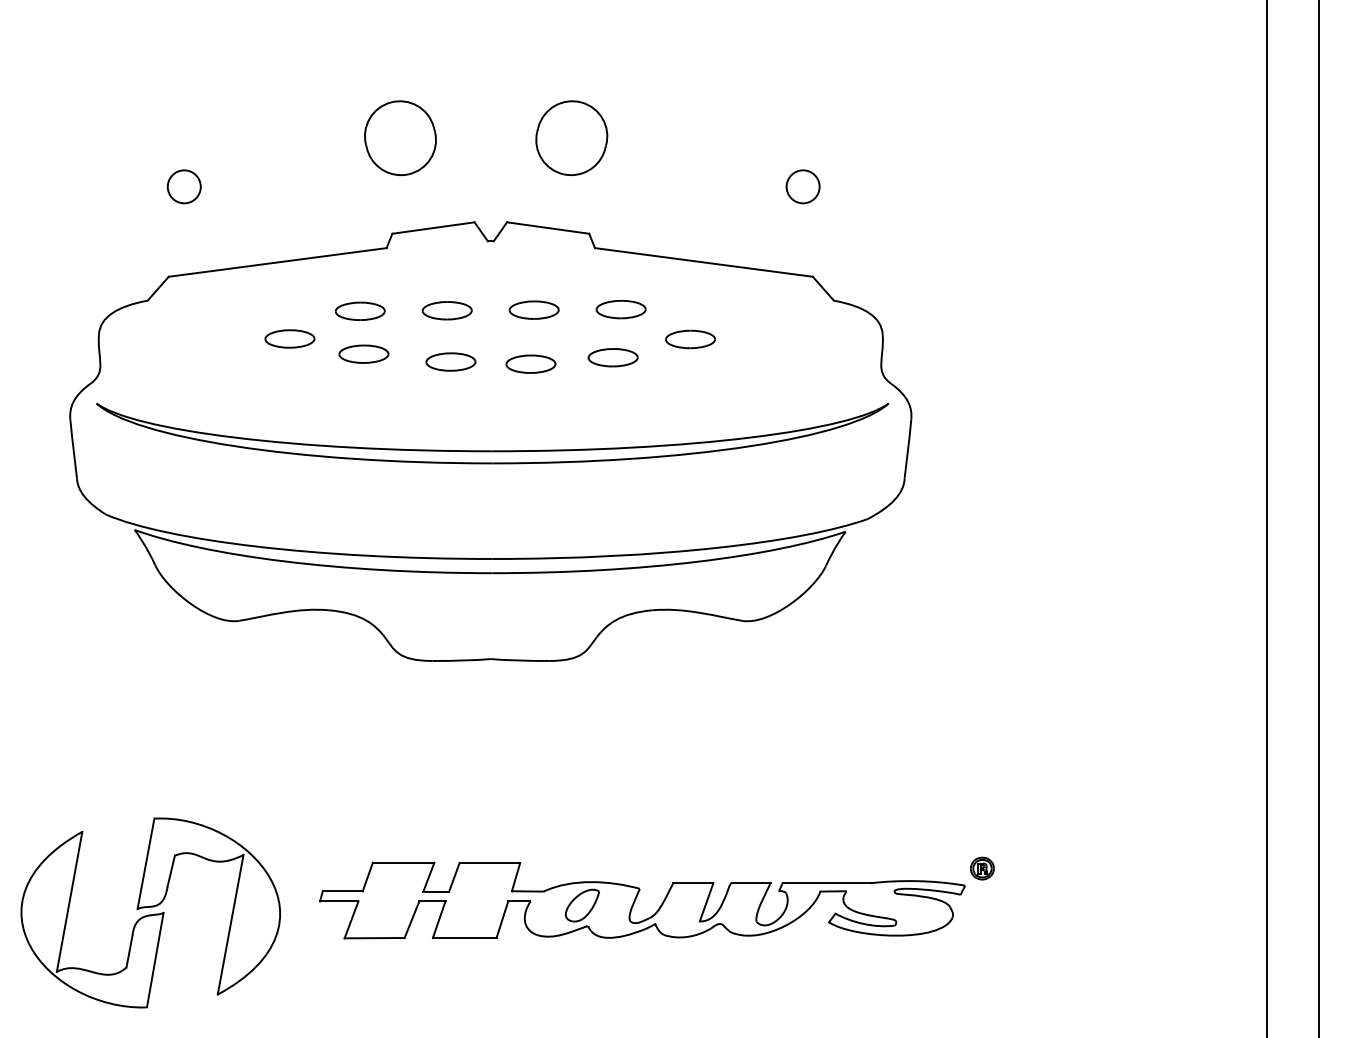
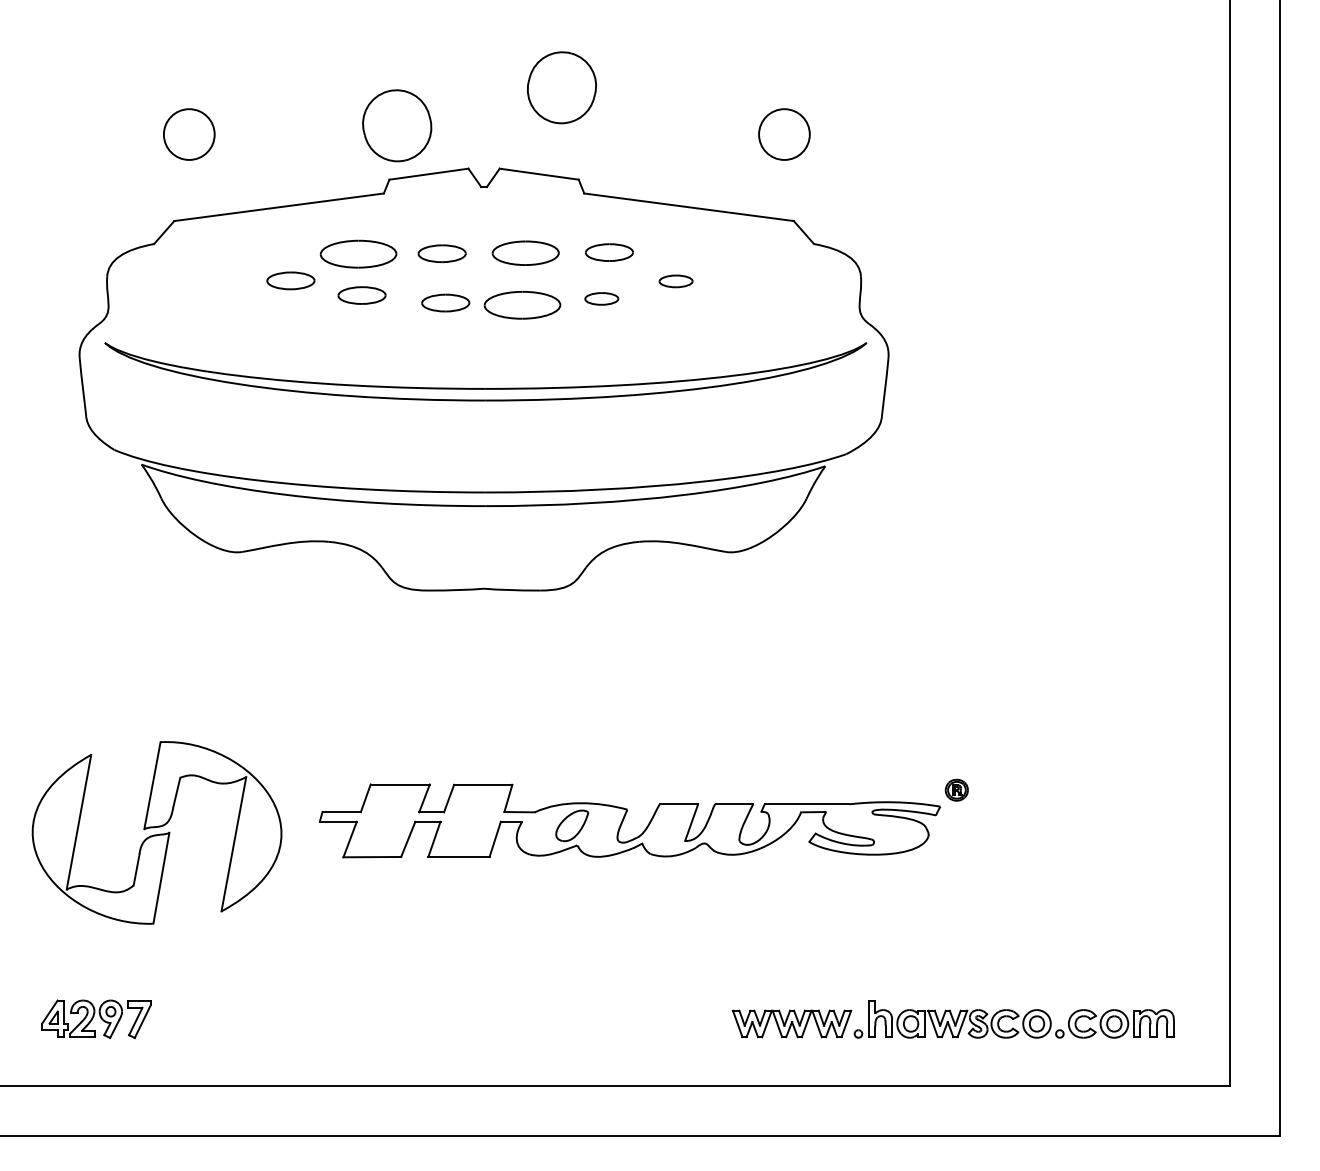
part: (400, 137) -> (397, 125), moved
circle: (184, 186) -> (189, 134), size x1.6
circle: (803, 186) -> (784, 134), size x1.6
part: (533, 309) -> (525, 252), size x1.4
part: (360, 311) -> (358, 254), size x1.6
part: (689, 339) -> (675, 281), size x0.7
part: (612, 357) -> (601, 298), size x0.7
part: (530, 363) -> (522, 304), size x1.6

